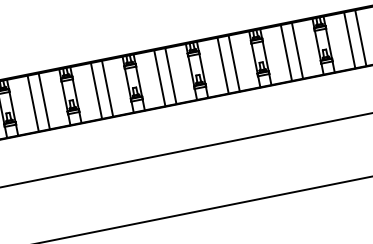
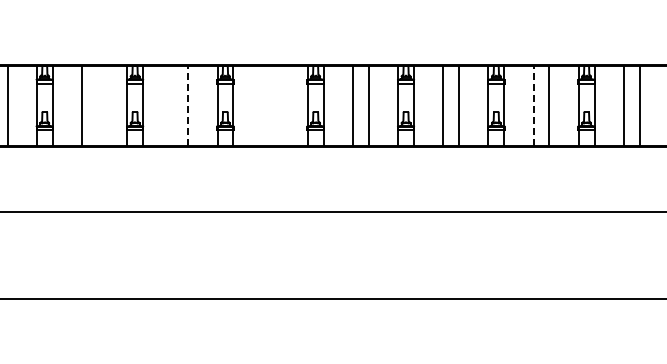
line: (349, 40) -> (533, 106), solid -> dashed
line: (170, 76) -> (278, 106), removed
line: (159, 78) -> (262, 106), removed
line: (107, 88) -> (188, 106), solid -> dashed
line: (96, 91) -> (172, 106), removed
line: (44, 101) -> (97, 106), removed

